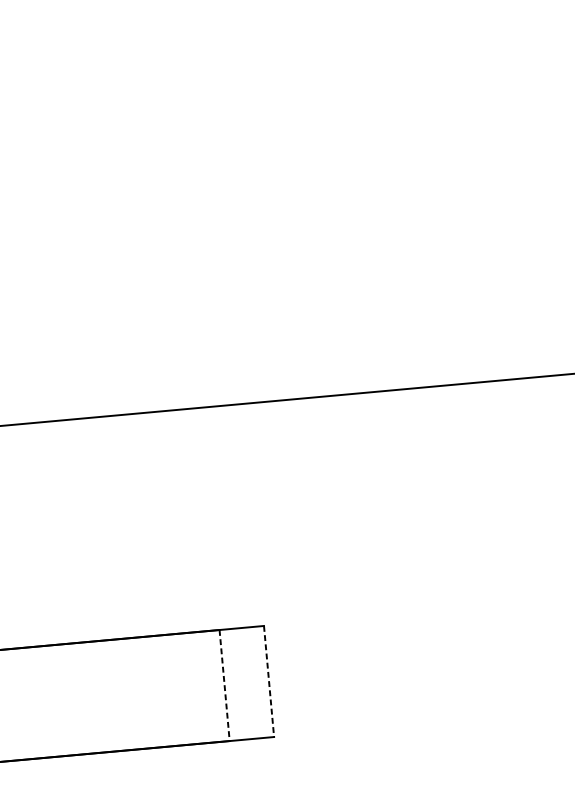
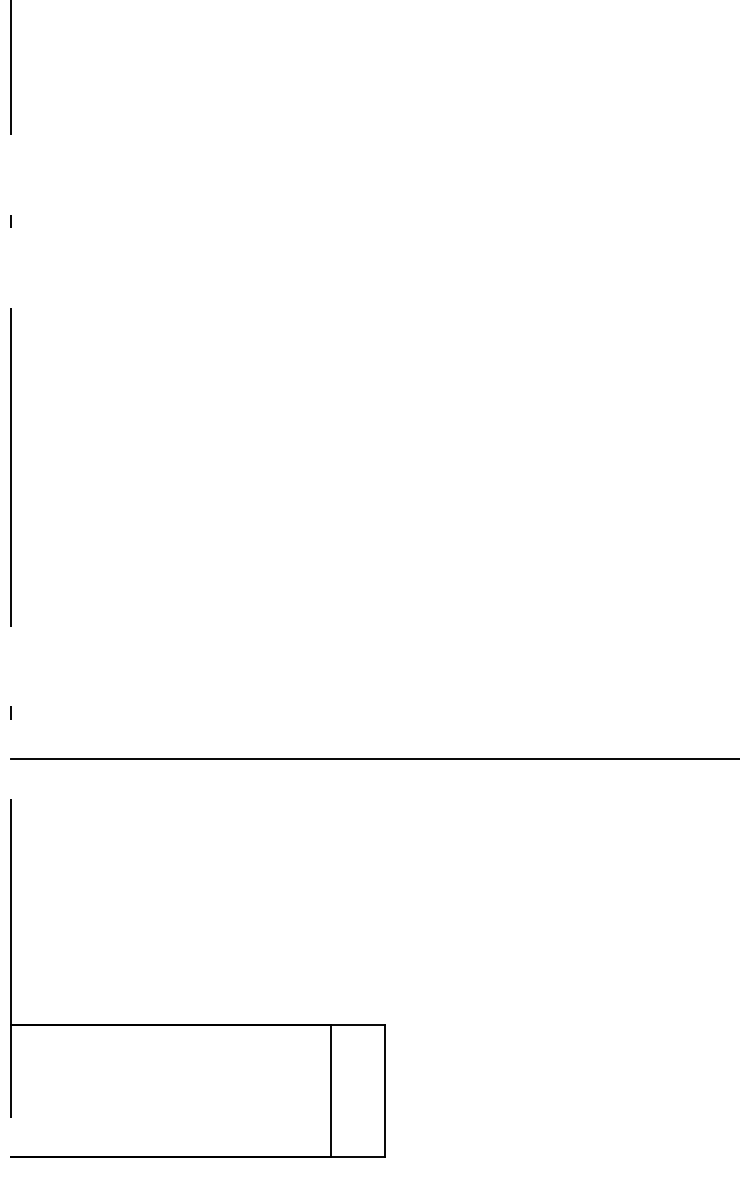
line: (269, 681) -> (384, 1091), dashed -> solid
line: (224, 685) -> (331, 1091), dashed -> solid

